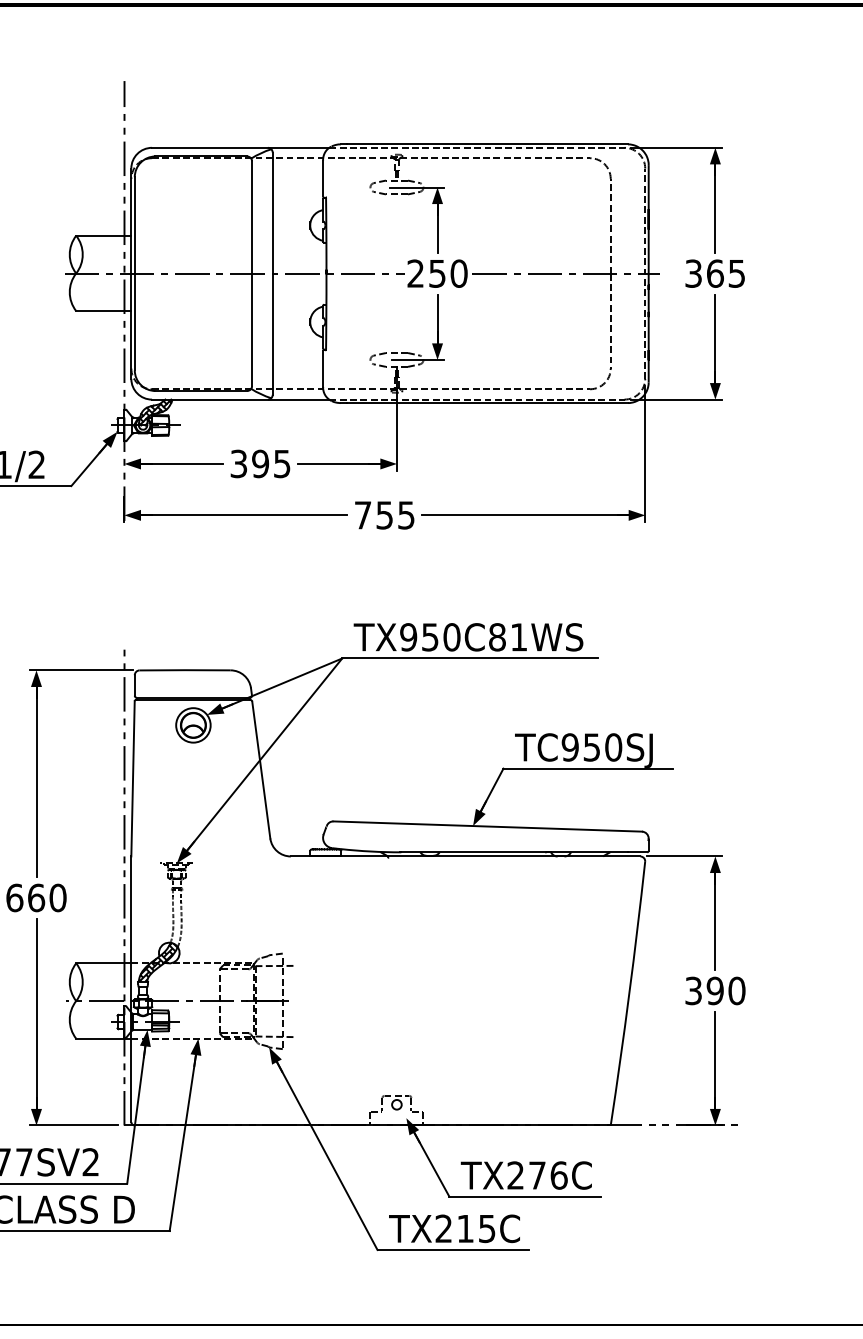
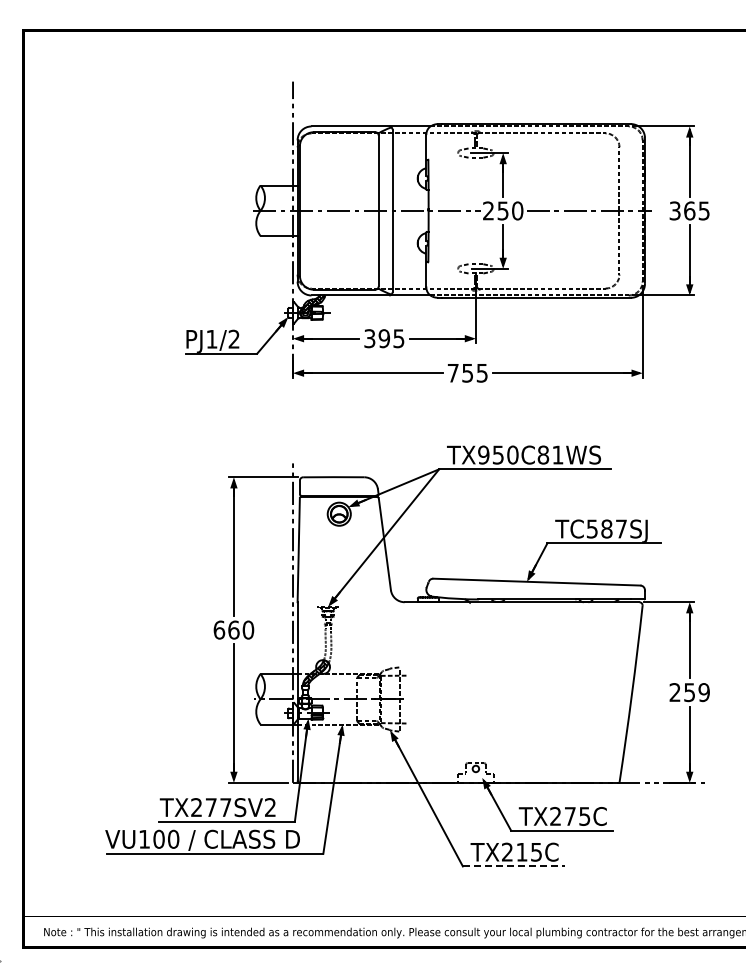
text: (591, 746) -> (606, 528), TC950SJ -> TC587SJ
text: (715, 990) -> (689, 692), 390 -> 259
text: (558, 1175) -> (584, 816), TX276C -> TX275C
line: (452, 1250) -> (513, 866), solid -> dashed

